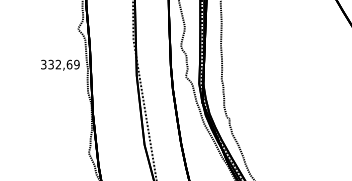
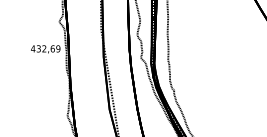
text: (43, 64) -> (33, 48), 332,69 -> 432,69

